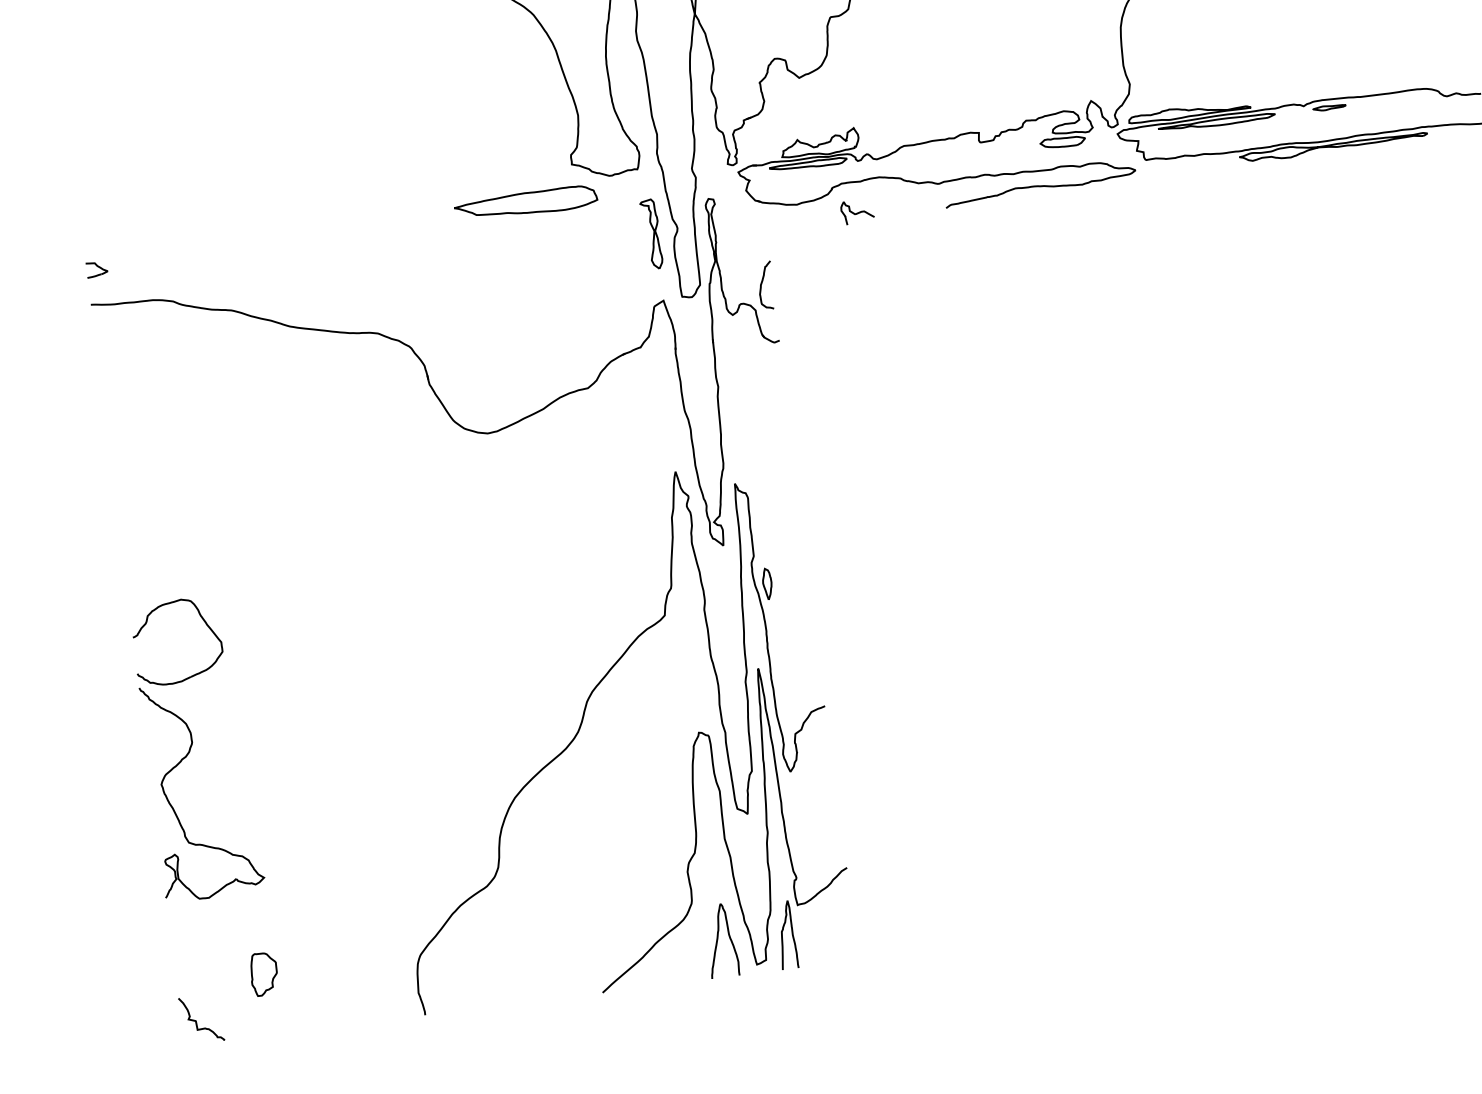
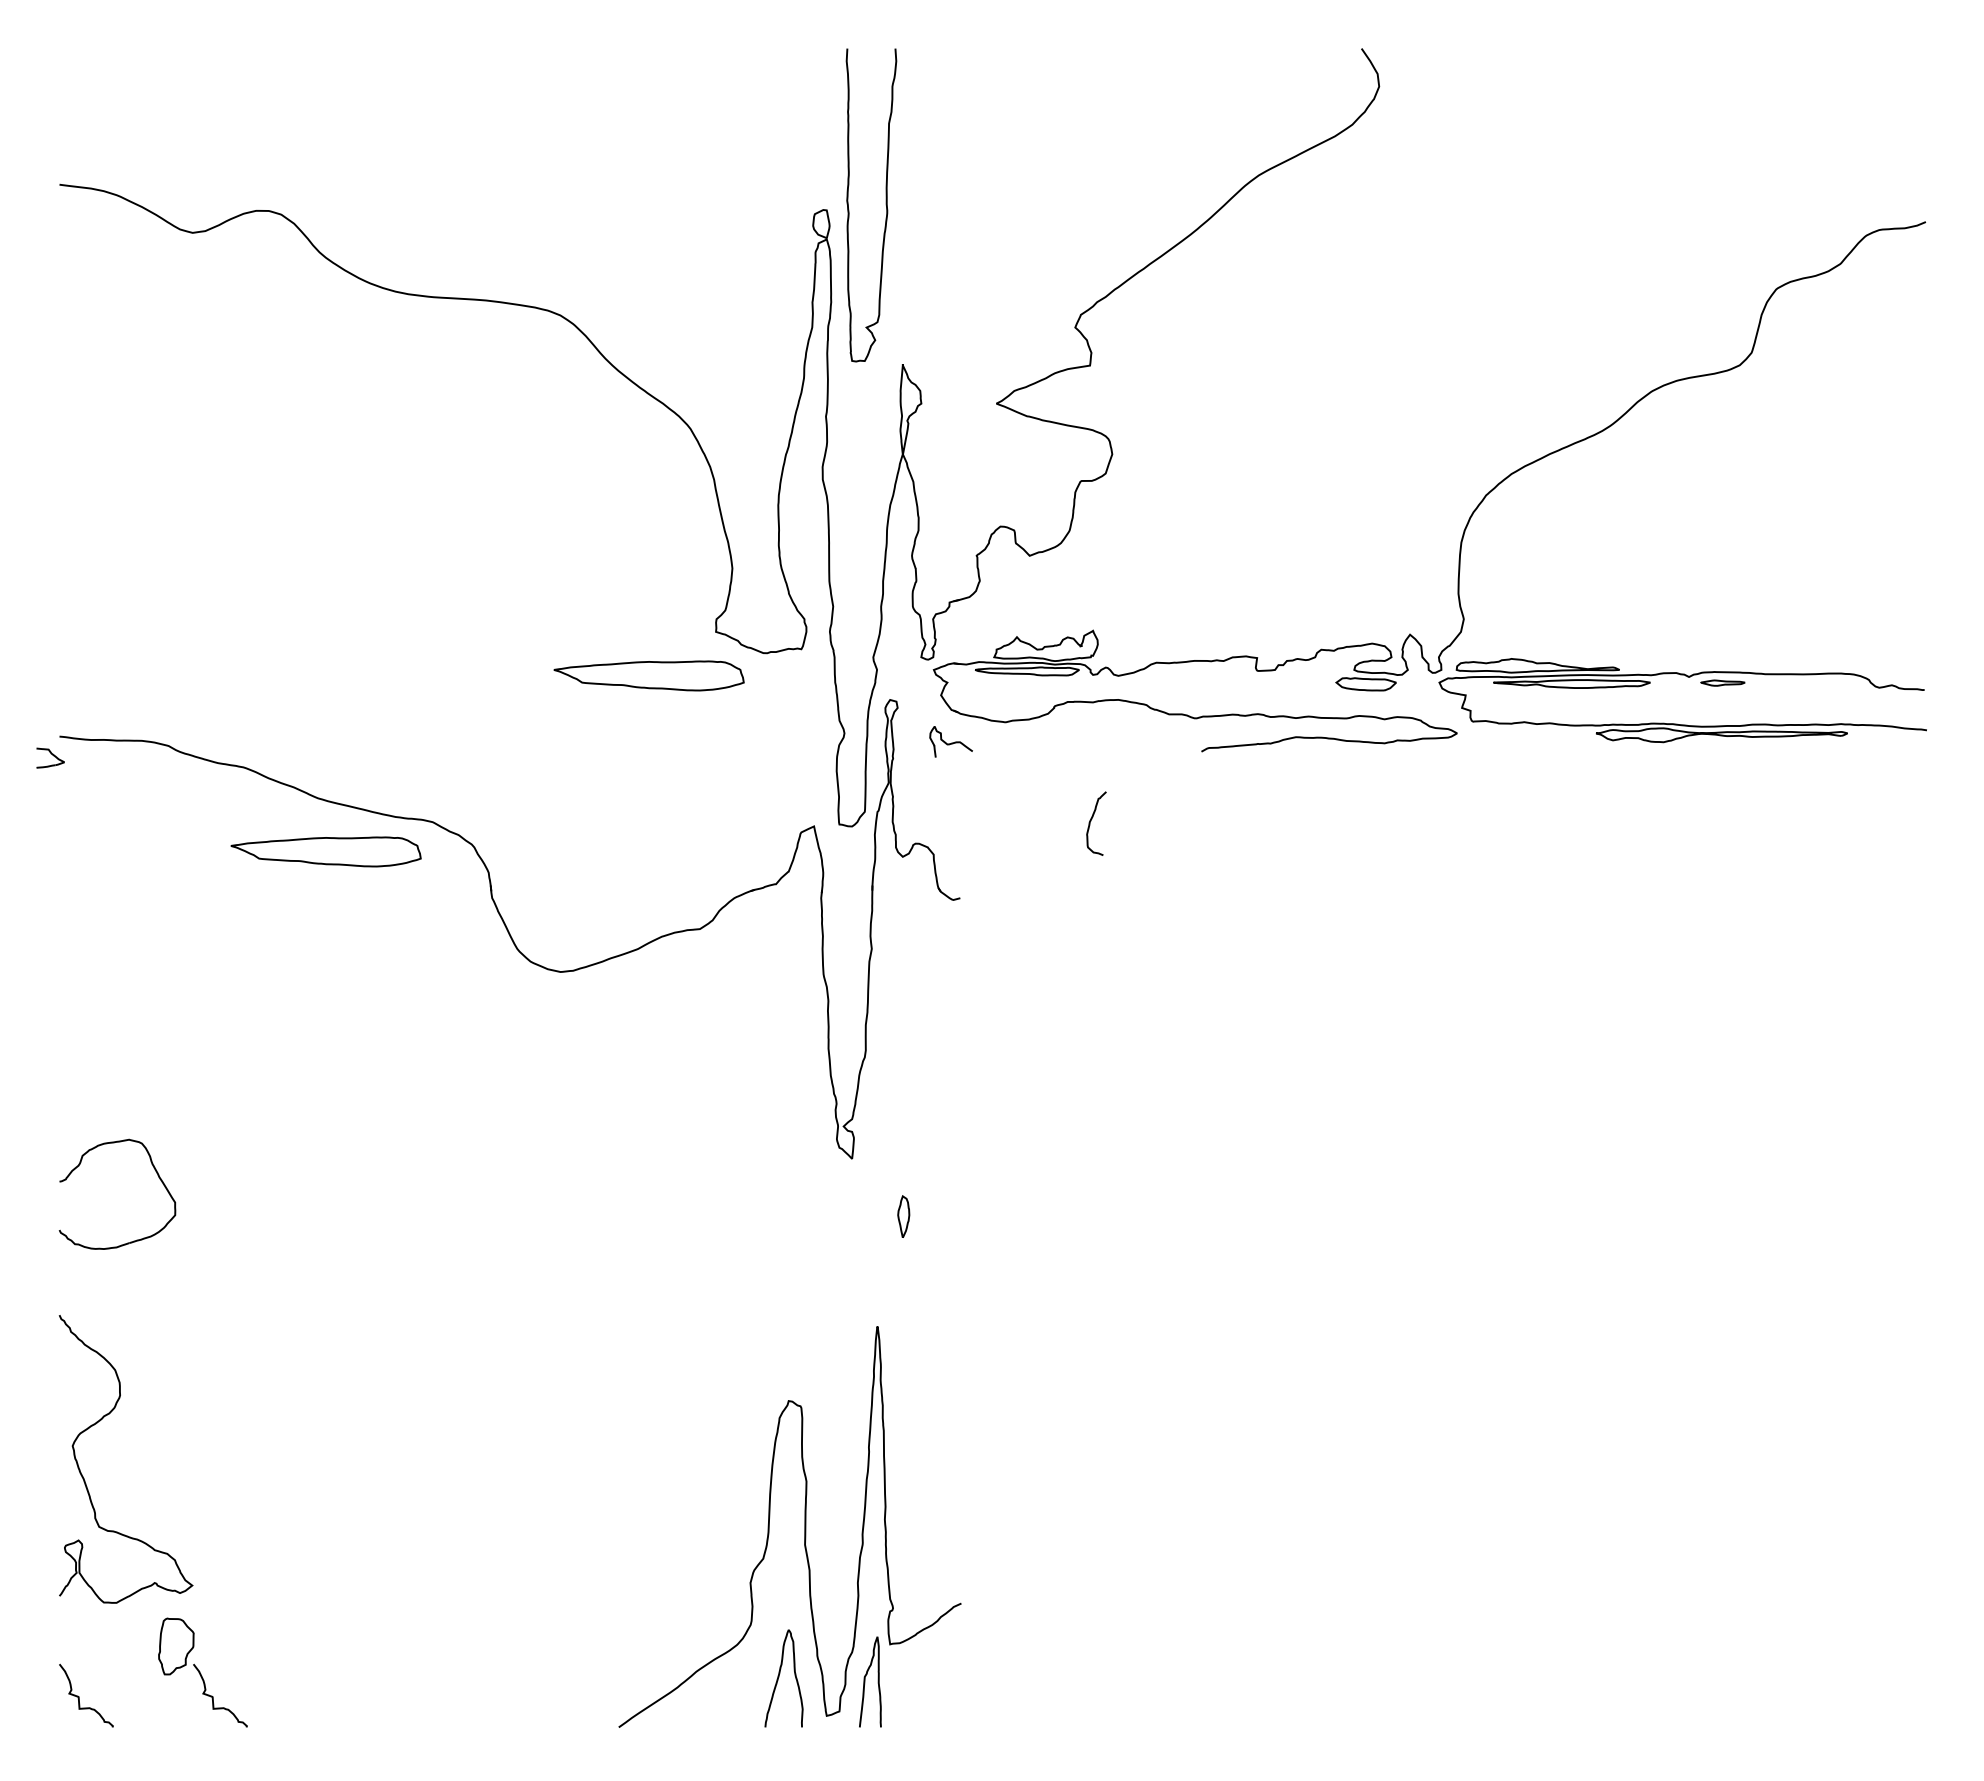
curve: (857, 212) -> (951, 742), moved
part: (651, 234) -> (809, 737), removed
part: (96, 268) -> (50, 757), moved
curve: (762, 284) -> (1091, 821), moved
part: (300, 365) -> (325, 851), added
curve: (580, 726) -> (634, 1373), removed
curve: (174, 809) -> (85, 1480), moved
curve: (296, 1008) -> (213, 1696), added

